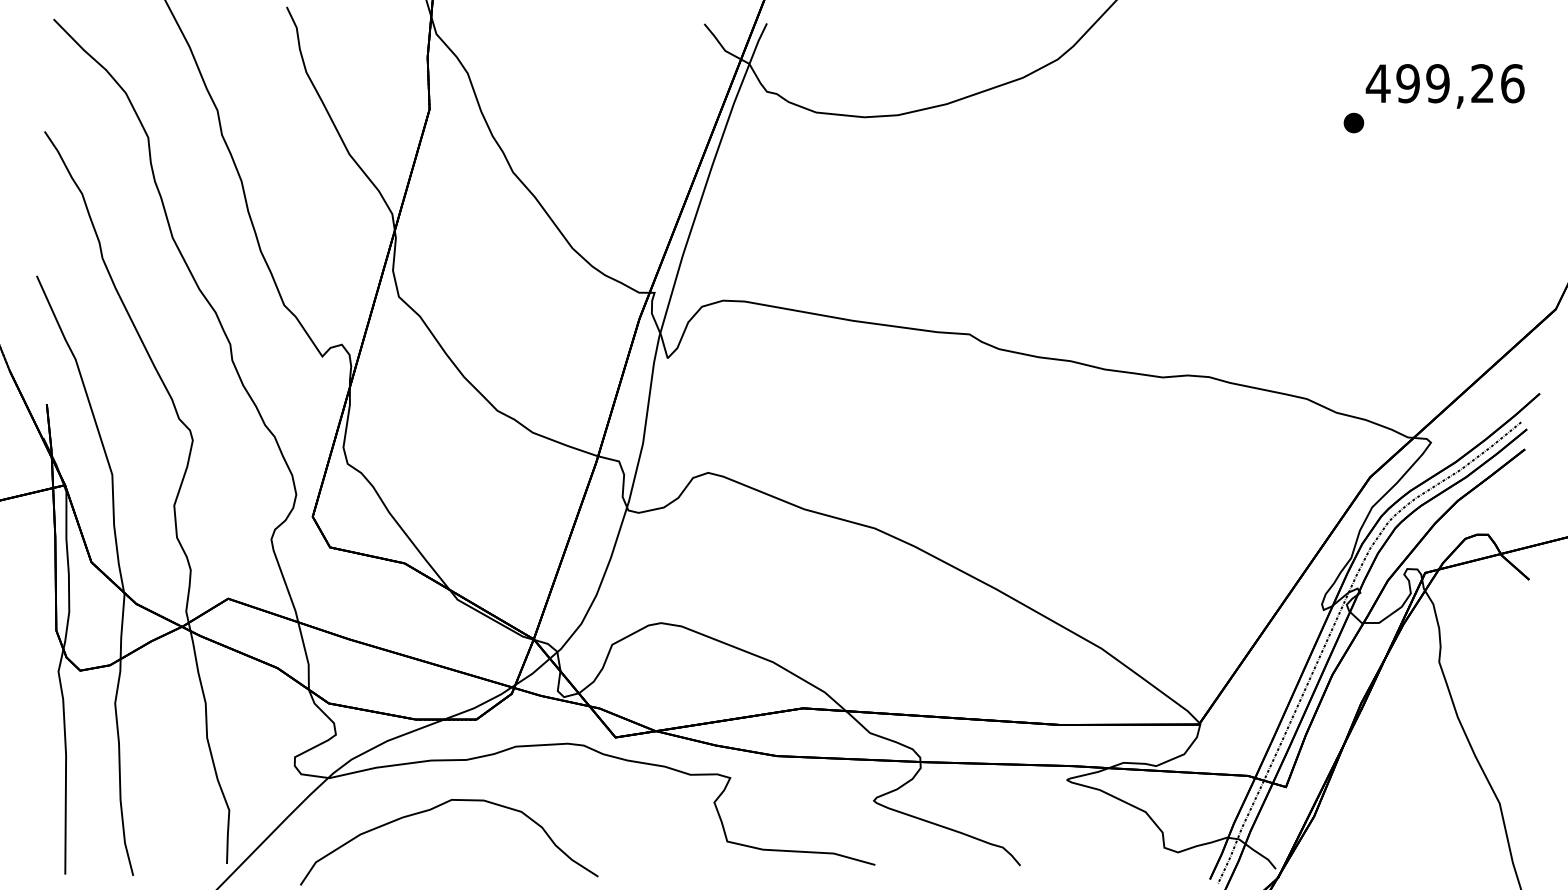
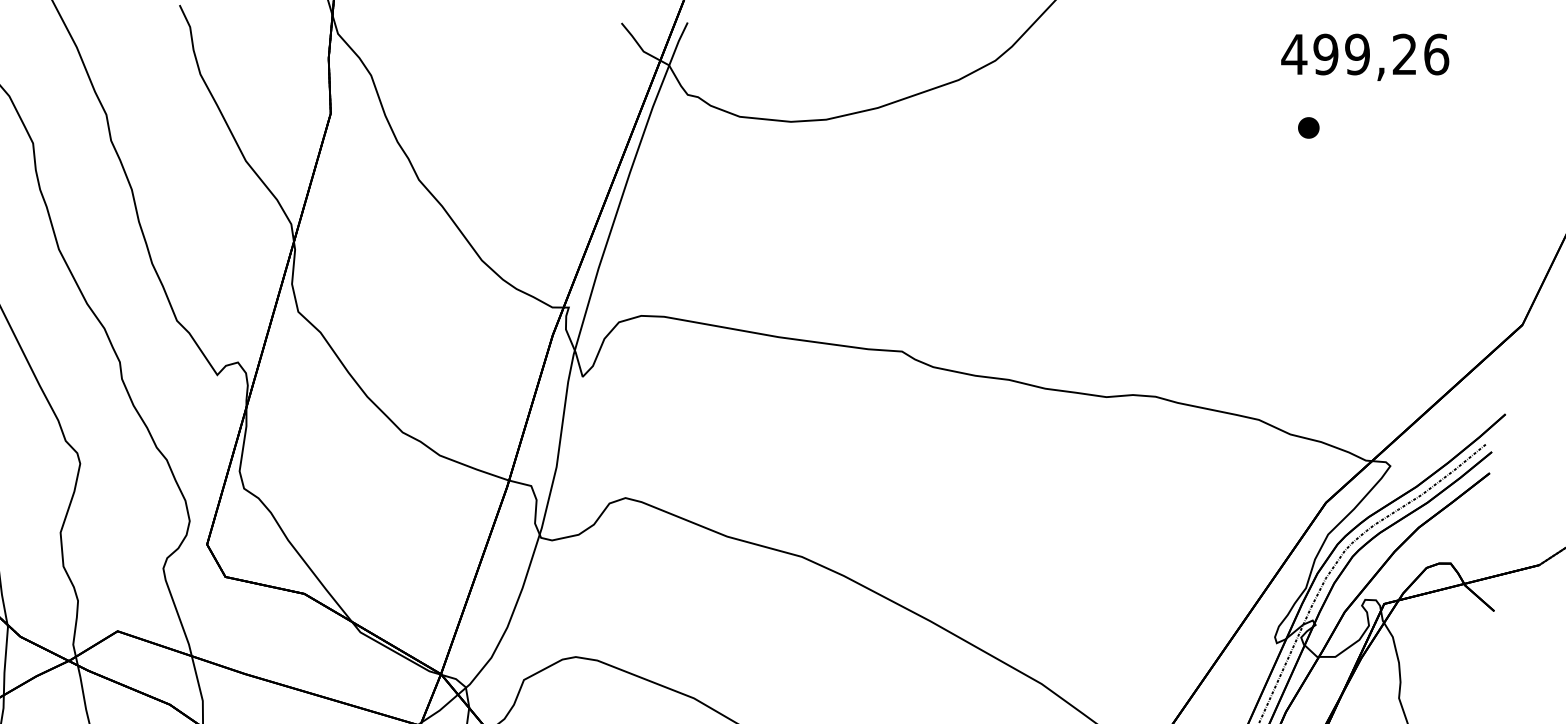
text: (1444, 86) -> (1364, 57), moved

